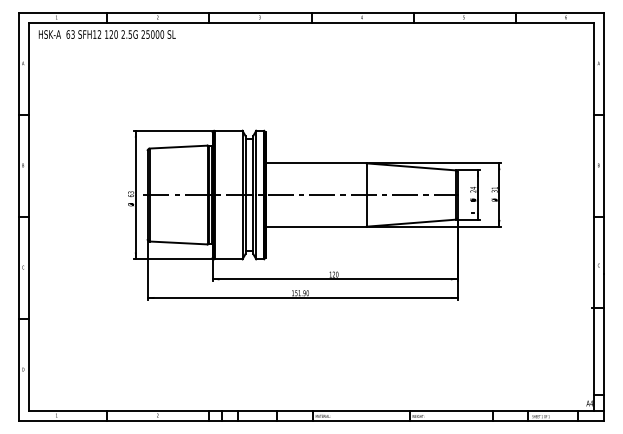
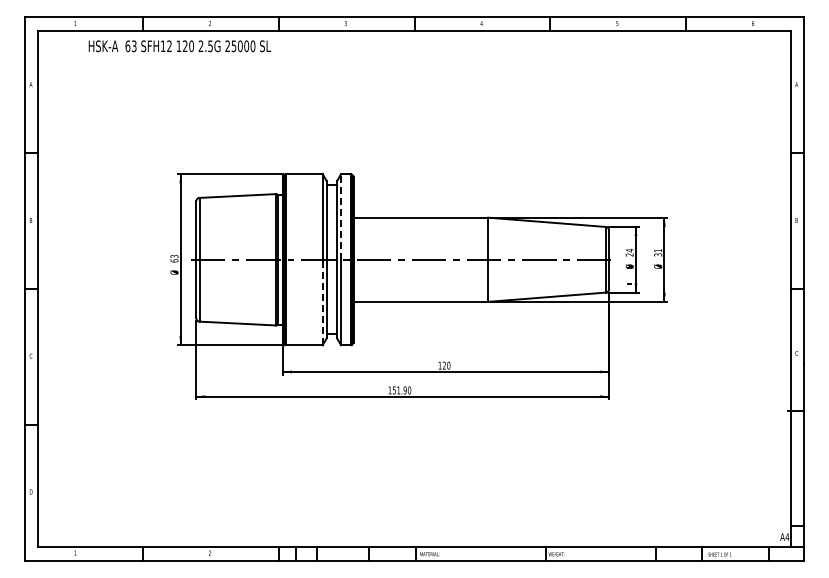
text: (107, 34) -> (179, 46), moved
line: (256, 163) -> (341, 217), solid -> dashed
line: (242, 227) -> (322, 302), solid -> dashed

